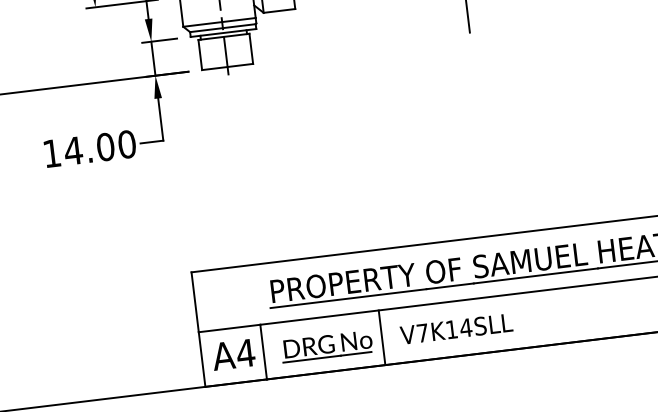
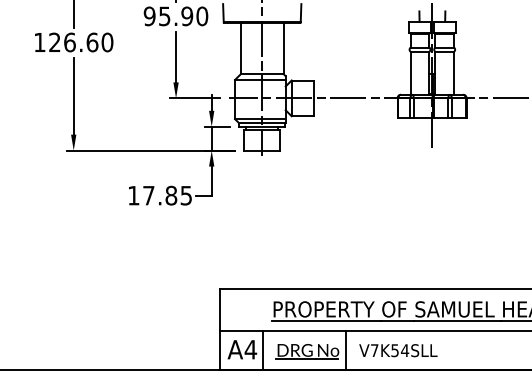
text: (100, 147) -> (167, 195), 14.00 -> 17.85
text: (450, 329) -> (394, 350), V7K14SLL -> V7K54SLL

